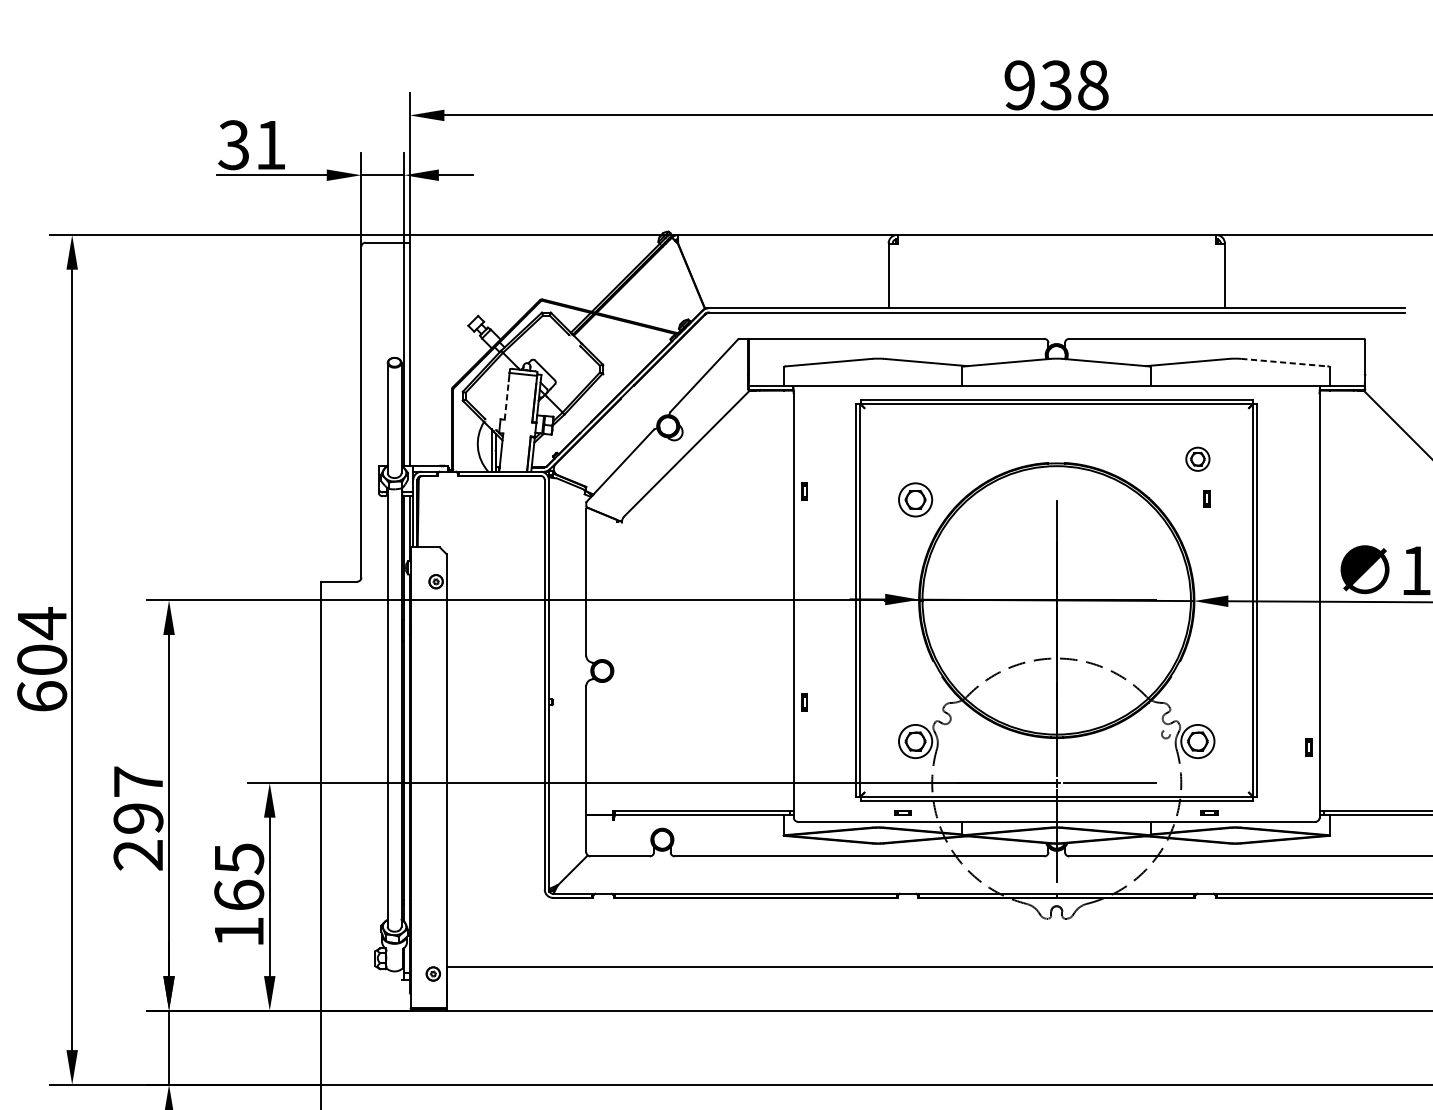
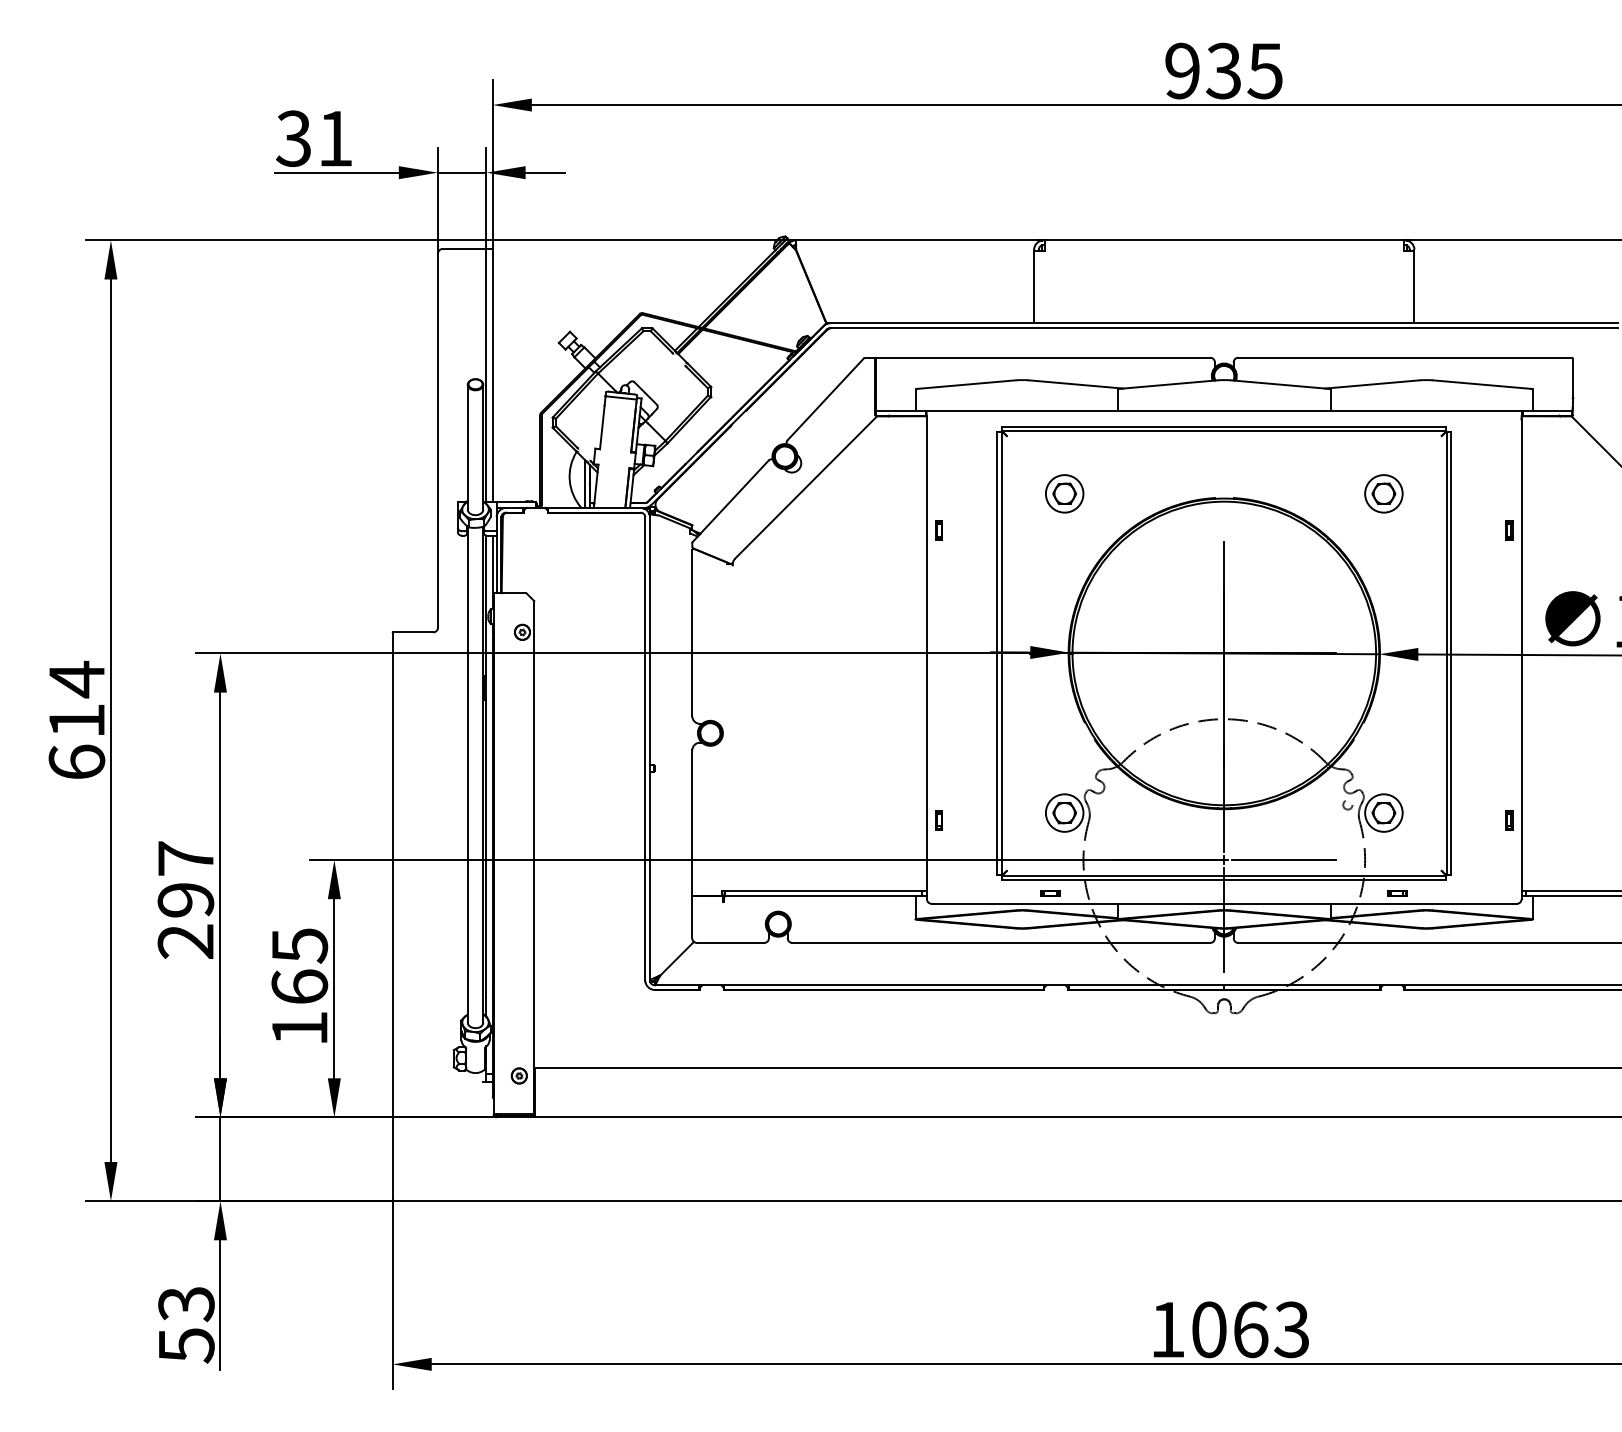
text: (1092, 85) -> (1264, 71), 938 -> 935
line: (1284, 362) -> (1481, 384), dashed -> solid
line: (506, 400) -> (602, 427), dashed -> solid
part: (1197, 458) -> (1383, 493), size x1.43
part: (1207, 498) -> (1509, 530), moved
part: (915, 499) -> (1064, 493), moved
text: (41, 659) -> (76, 720), 604 -> 614
part: (804, 702) -> (938, 820), moved

